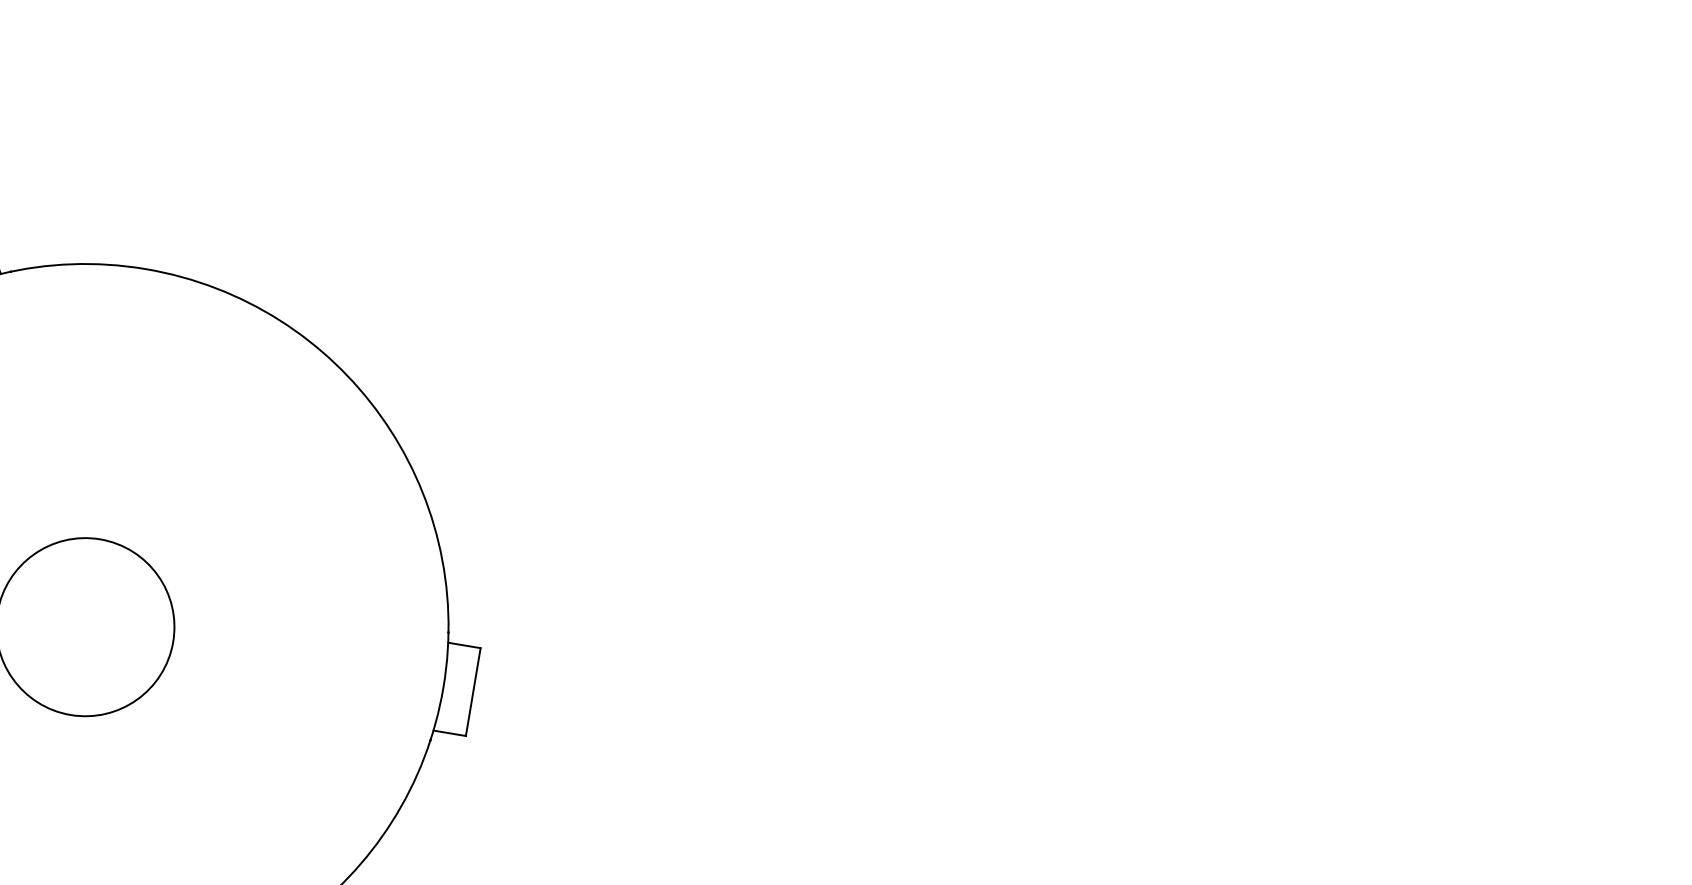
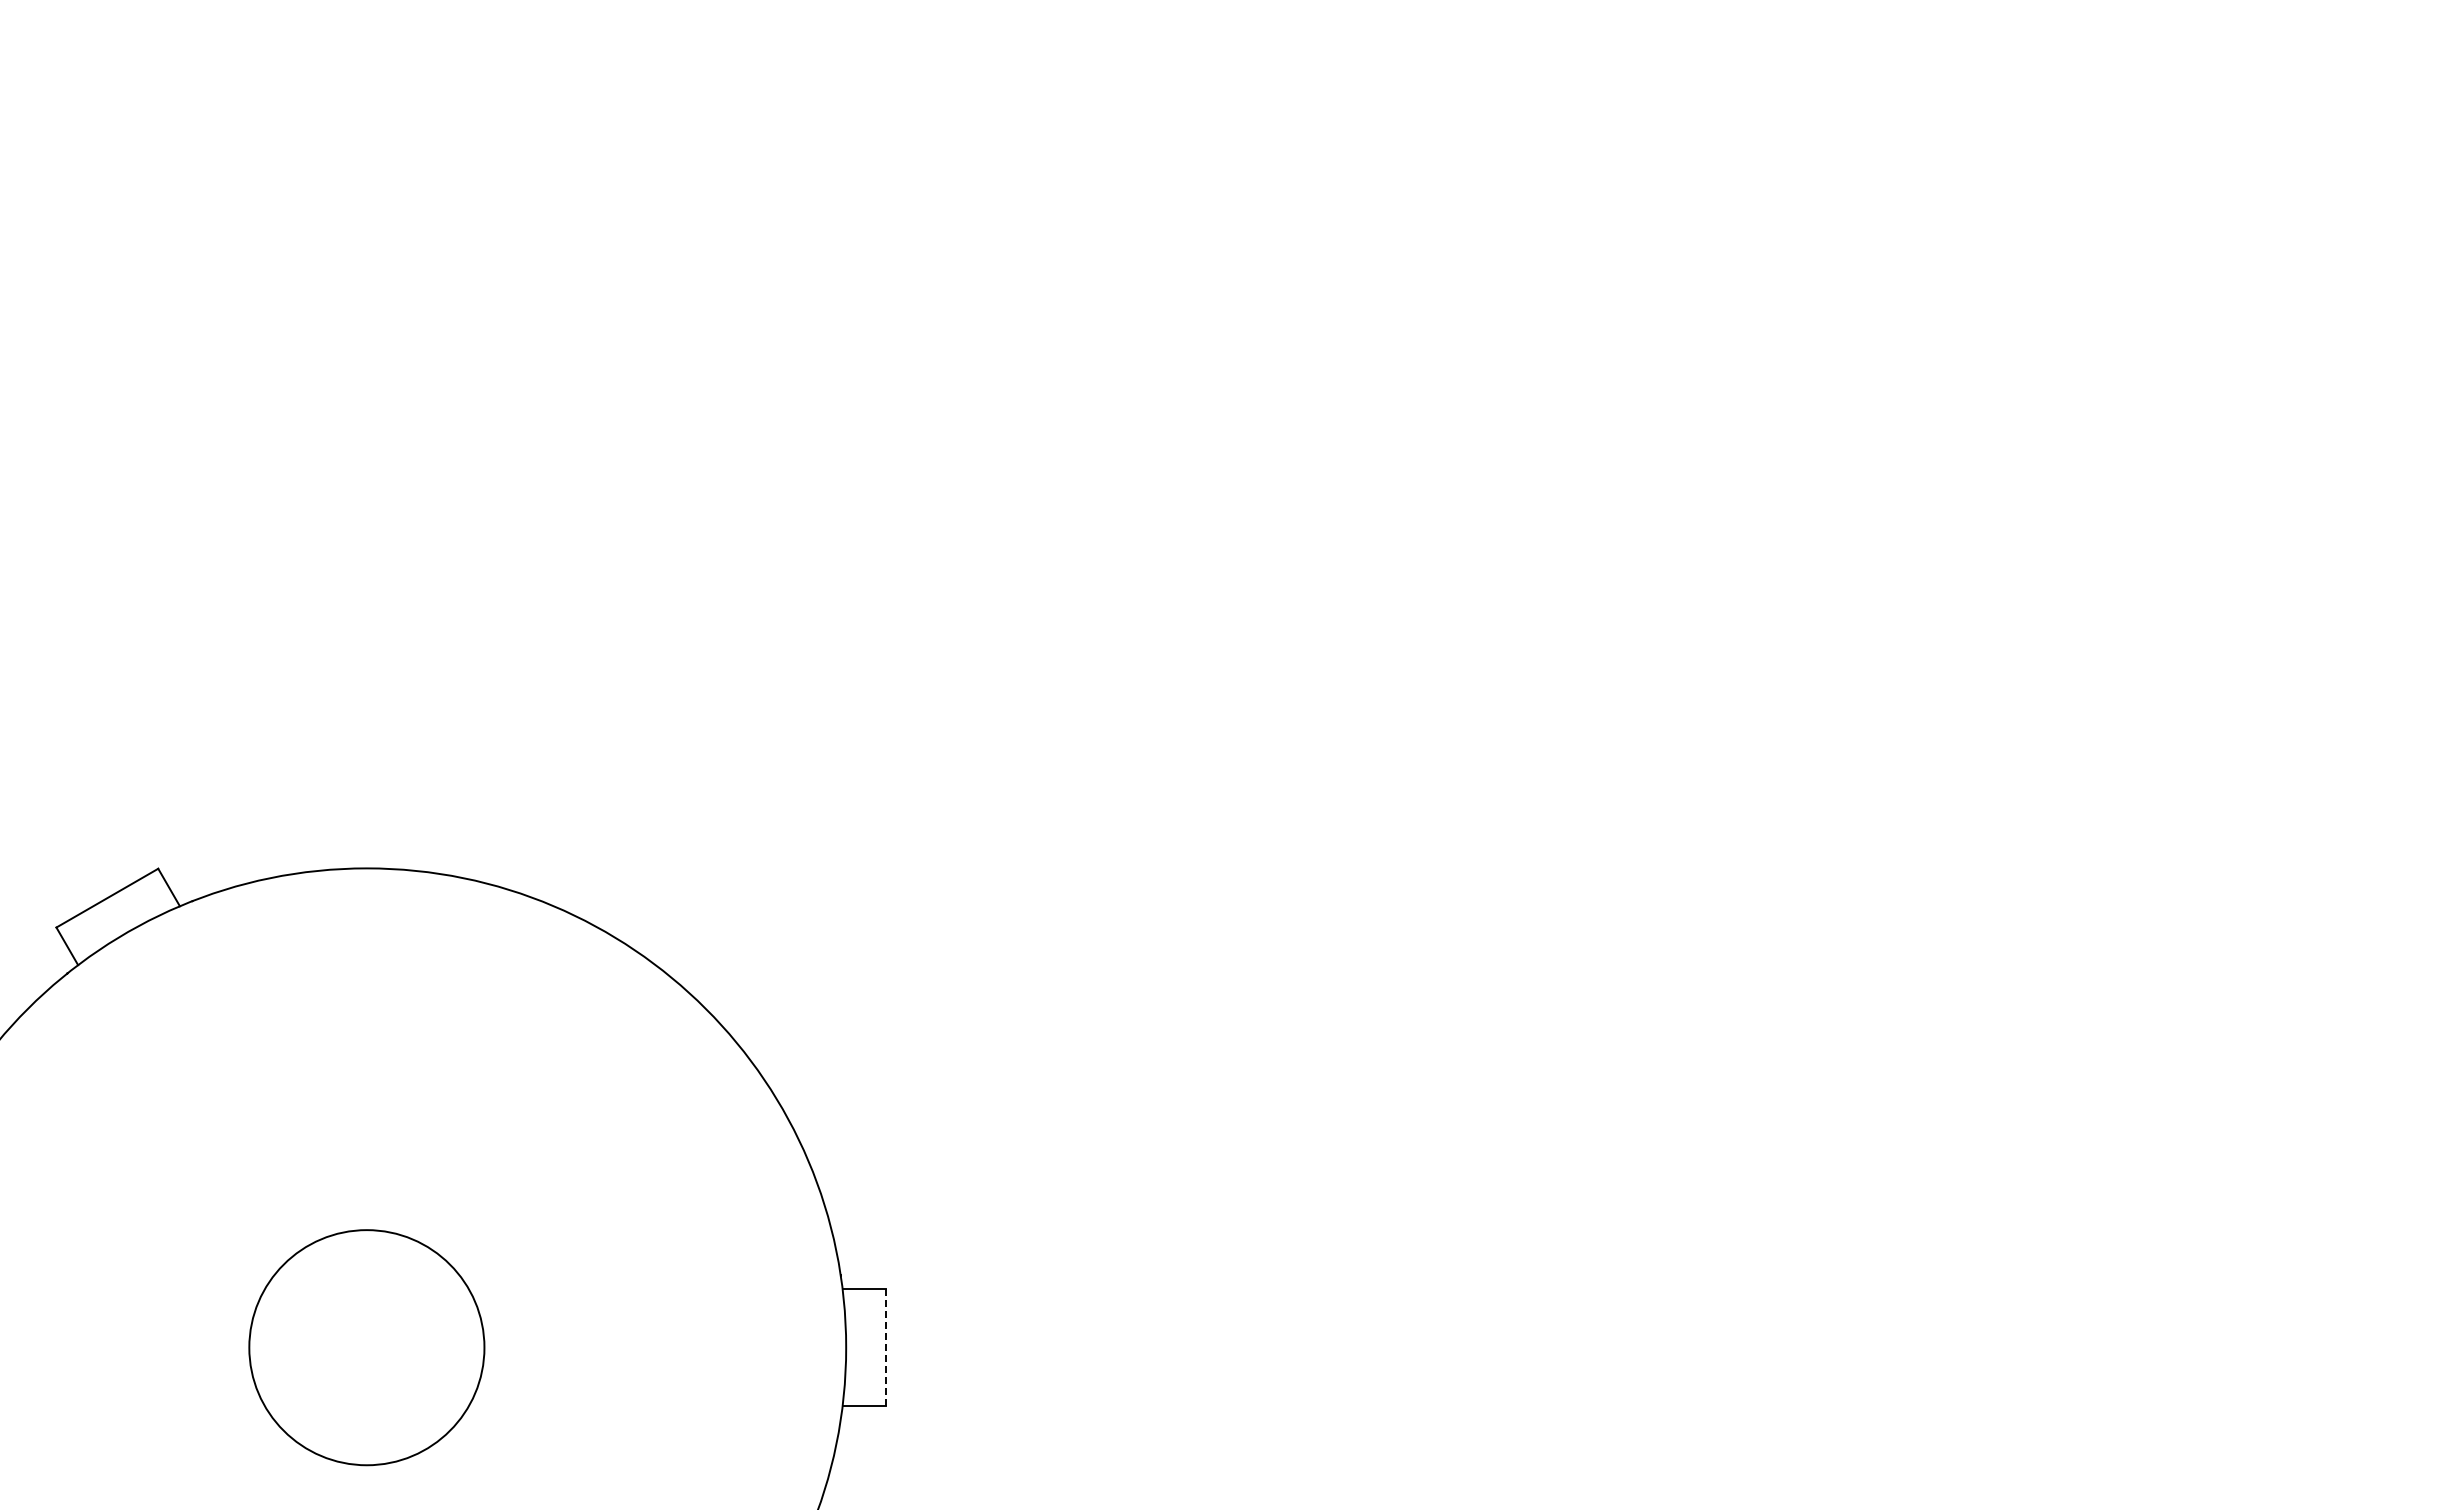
line: (472, 691) -> (885, 1347), solid -> dashed

